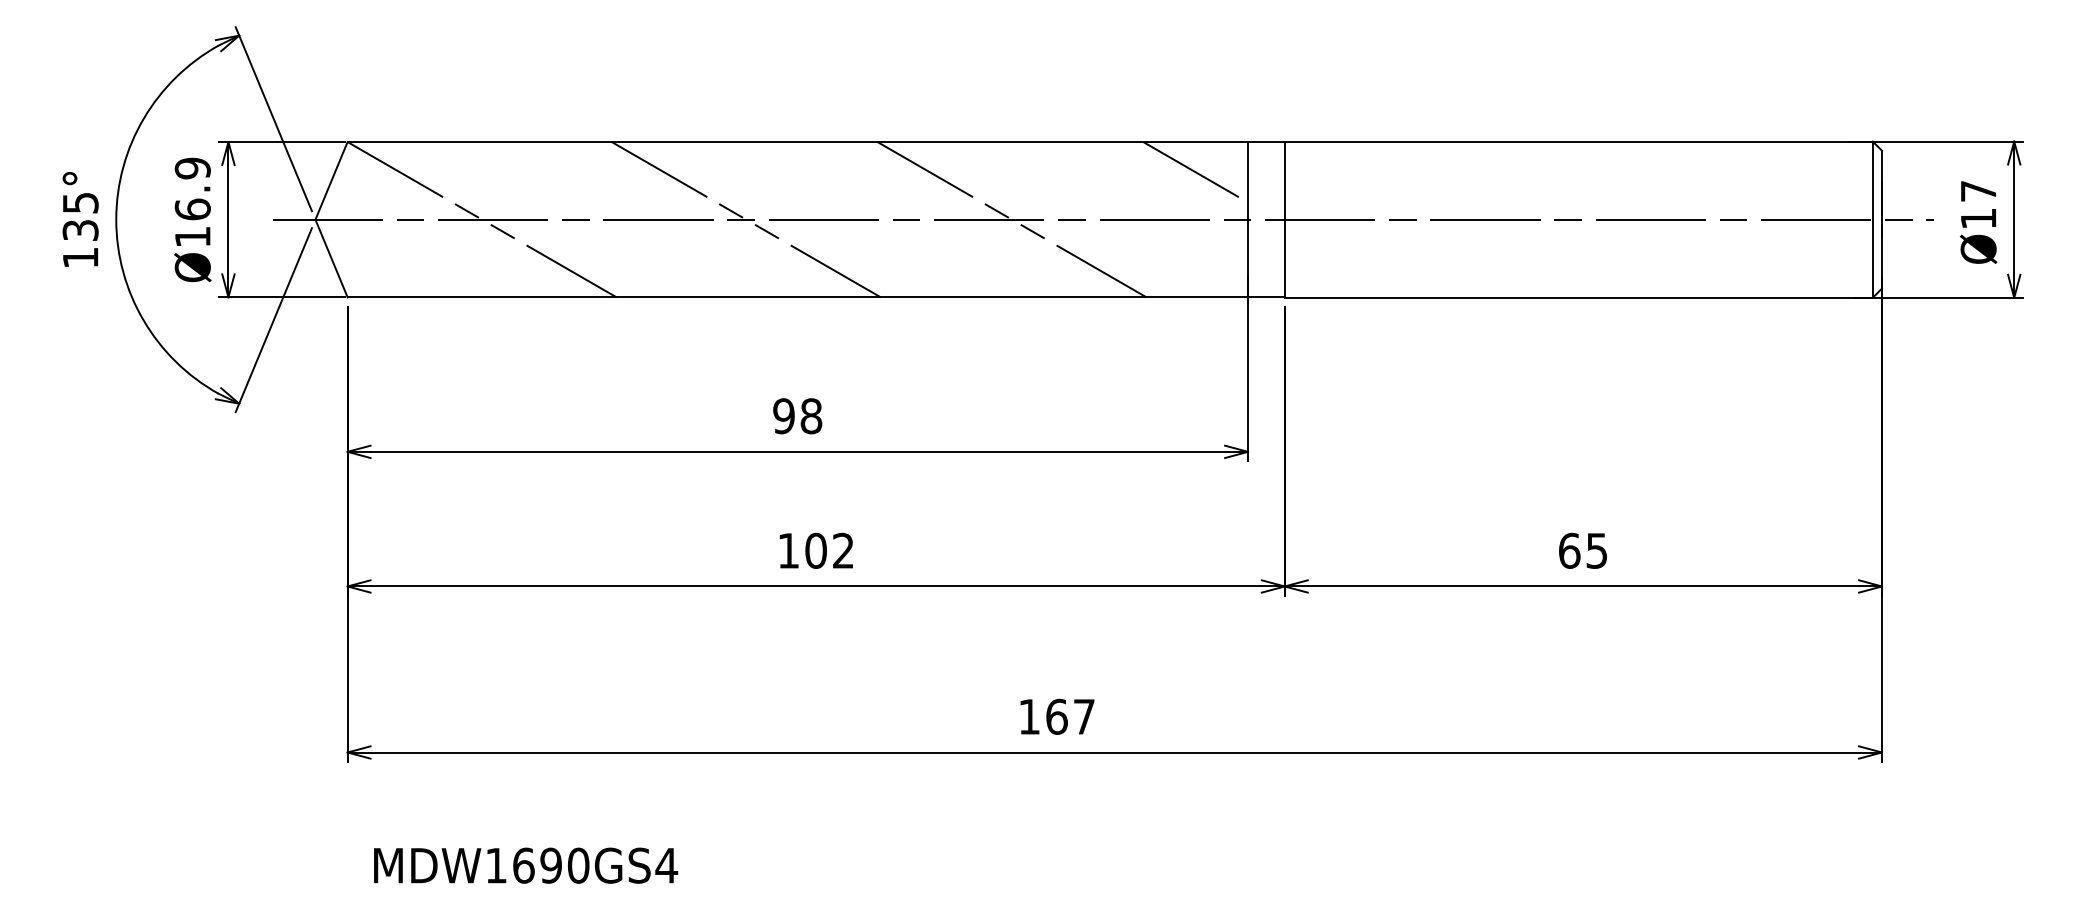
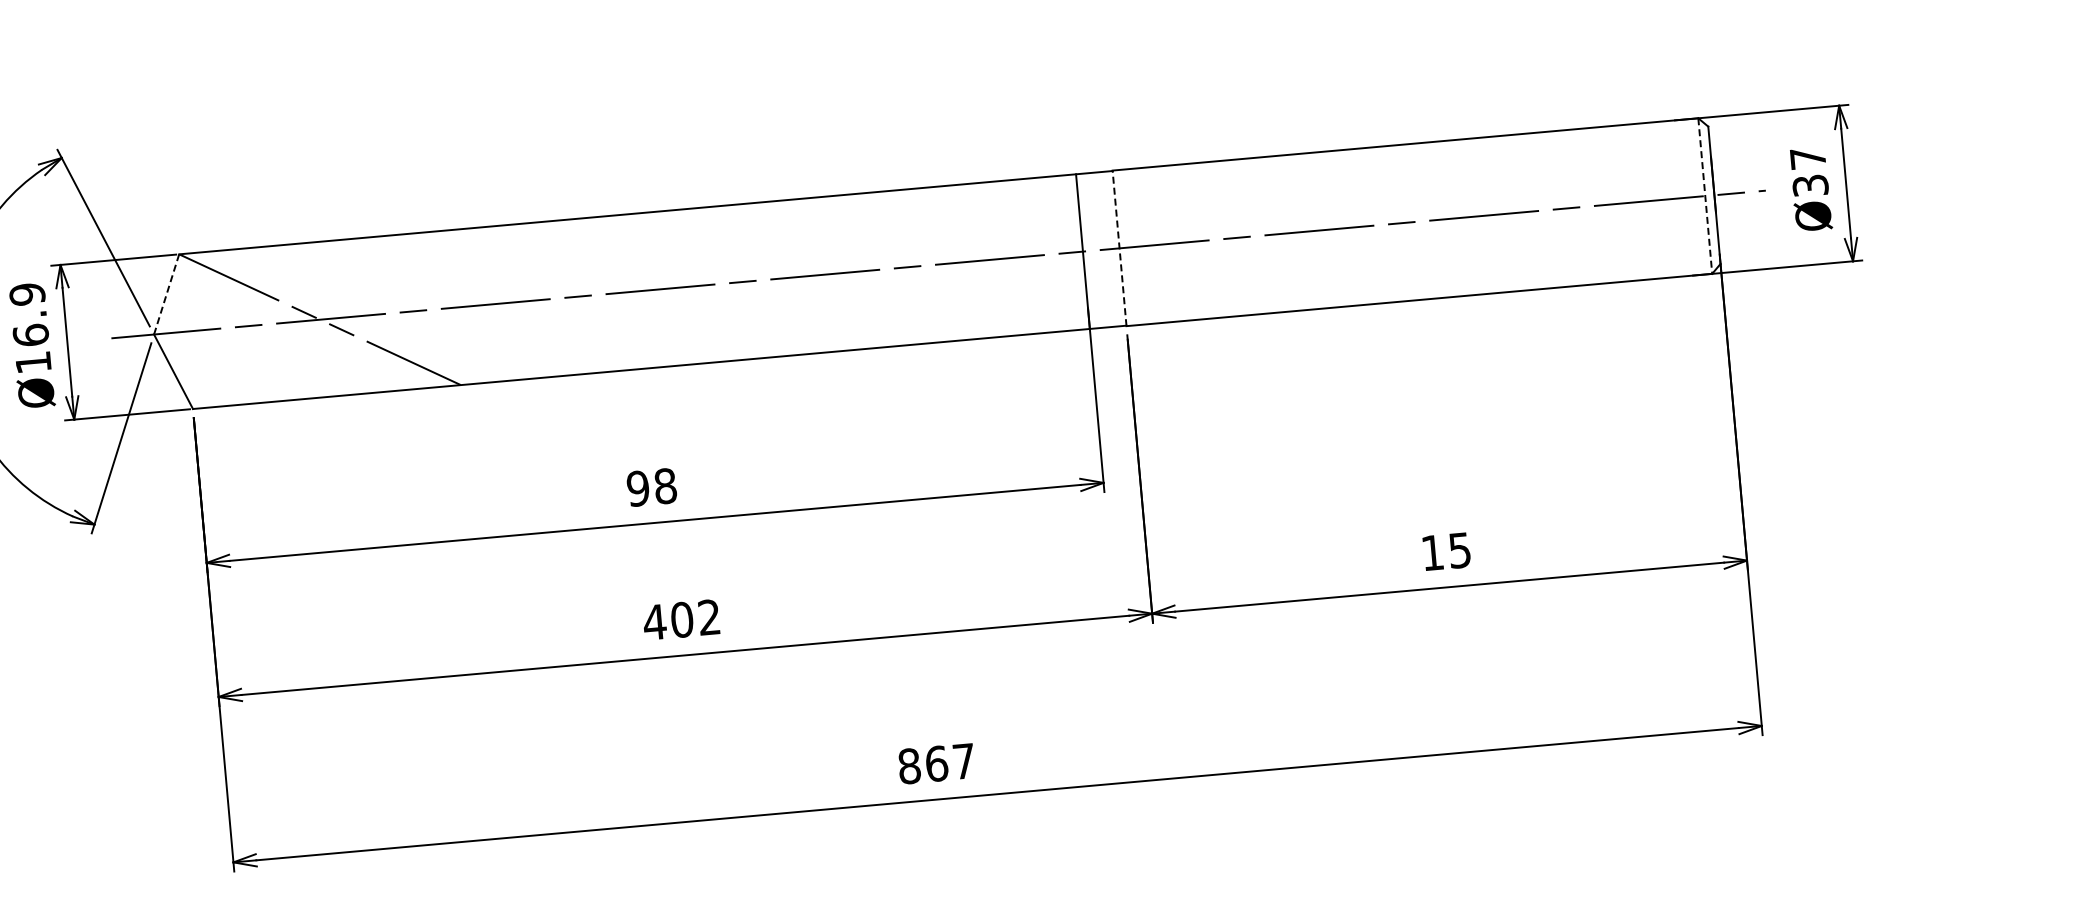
line: (1195, 172) -> (1026, 209), removed
line: (331, 180) -> (166, 294), solid -> dashed
text: (1978, 218) -> (1810, 185), Ø17 -> Ø37
line: (745, 219) -> (582, 296), removed
line: (1011, 219) -> (847, 272), removed
line: (1284, 219) -> (1119, 248), solid -> dashed
line: (1872, 220) -> (1705, 196), solid -> dashed
text: (788, 550) -> (654, 621), 102 -> 402
text: (1569, 550) -> (1432, 552), 65 -> 15
text: (1029, 716) -> (909, 765), 167 -> 867

